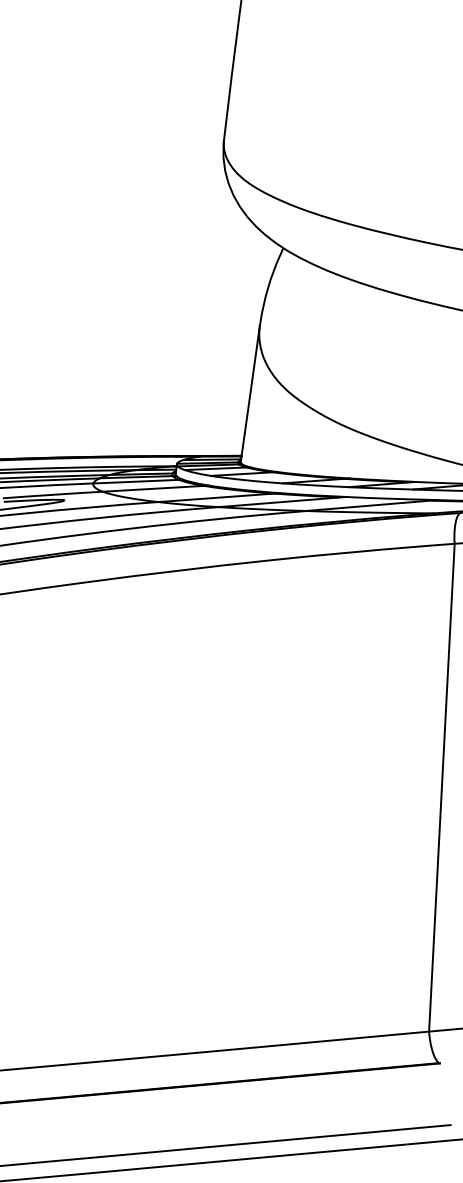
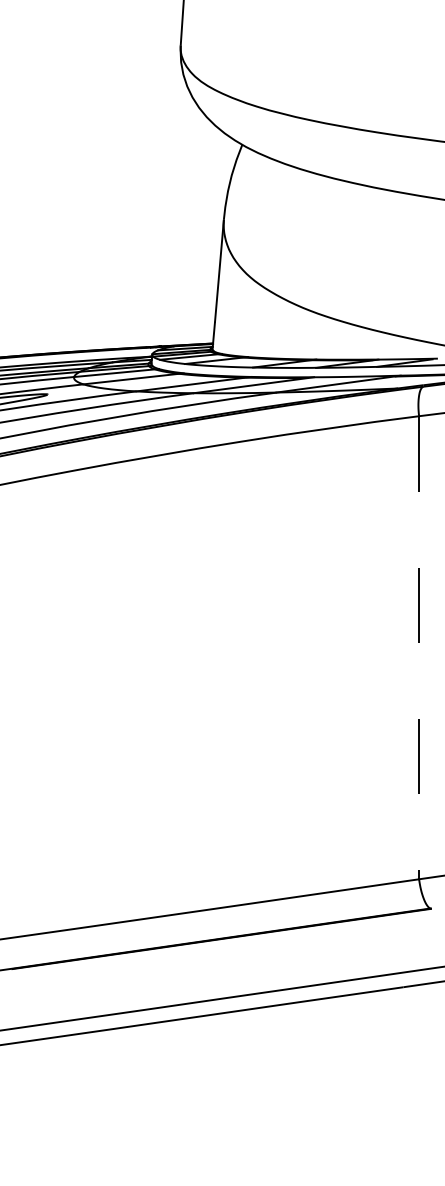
line: (442, 787) -> (419, 647), solid -> dashed

